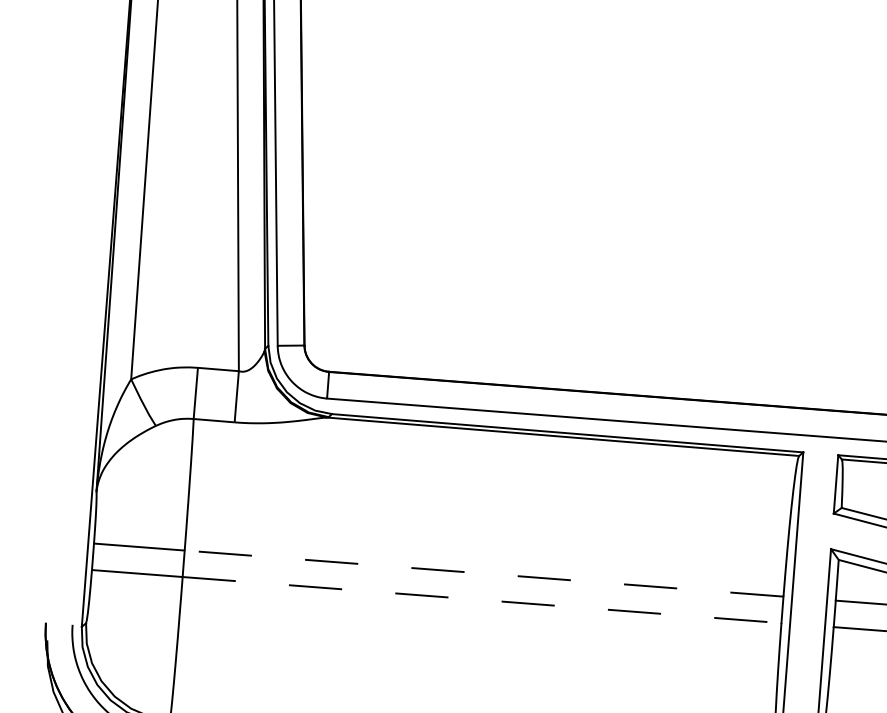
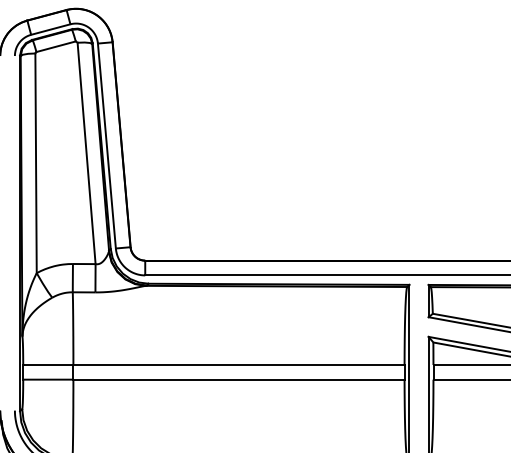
line: (483, 574) -> (238, 365), dashed -> solid
line: (481, 599) -> (238, 379), dashed -> solid

